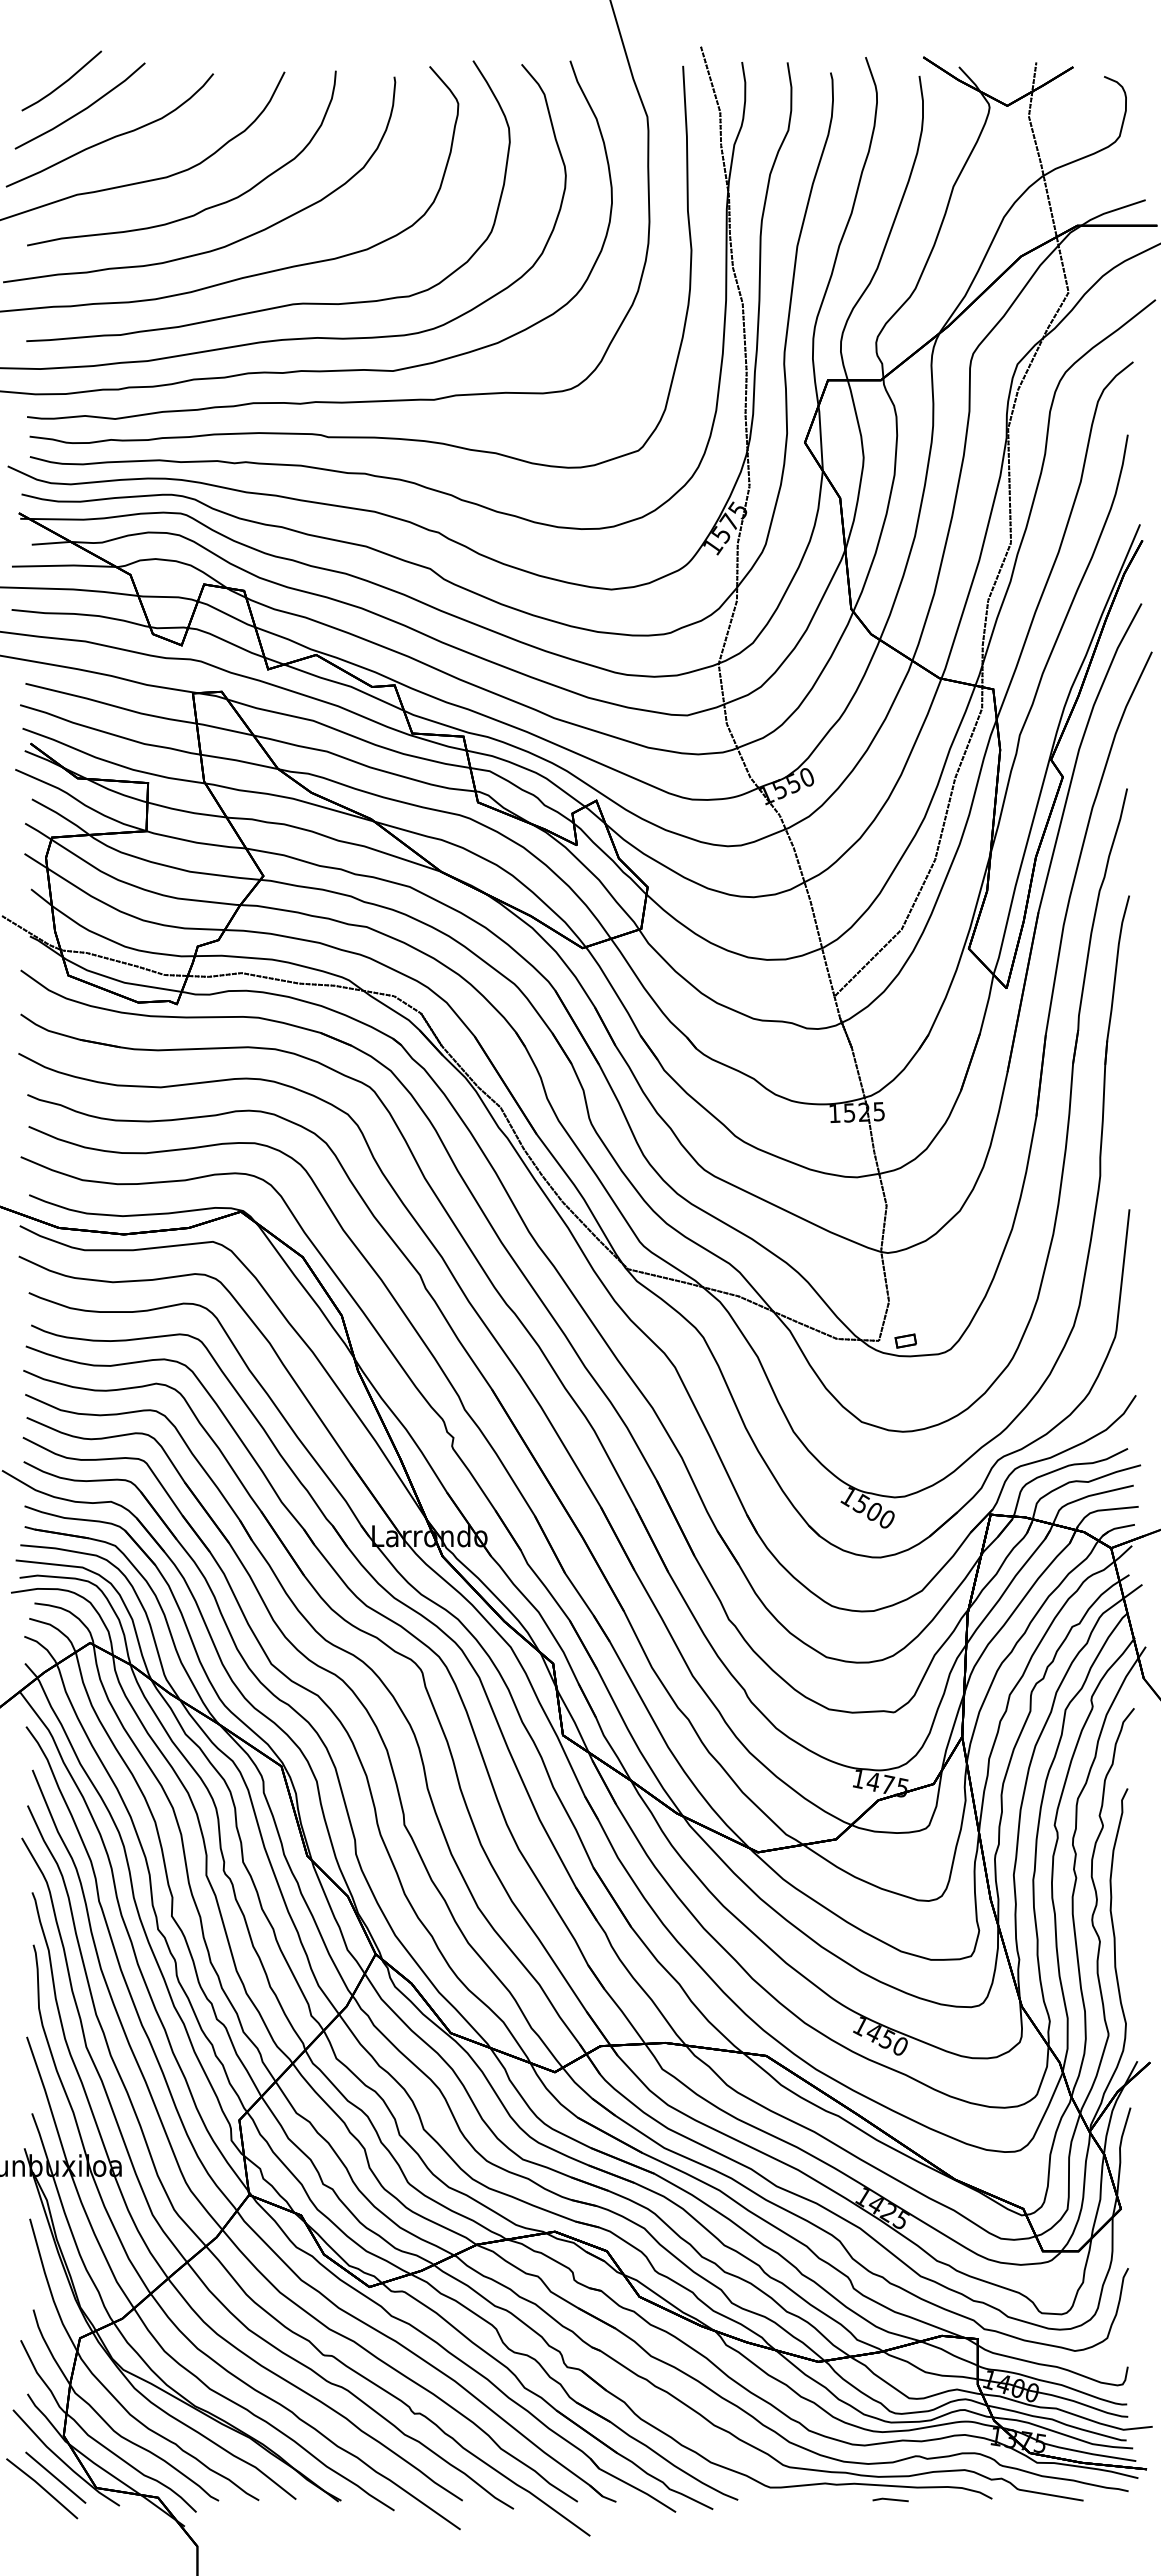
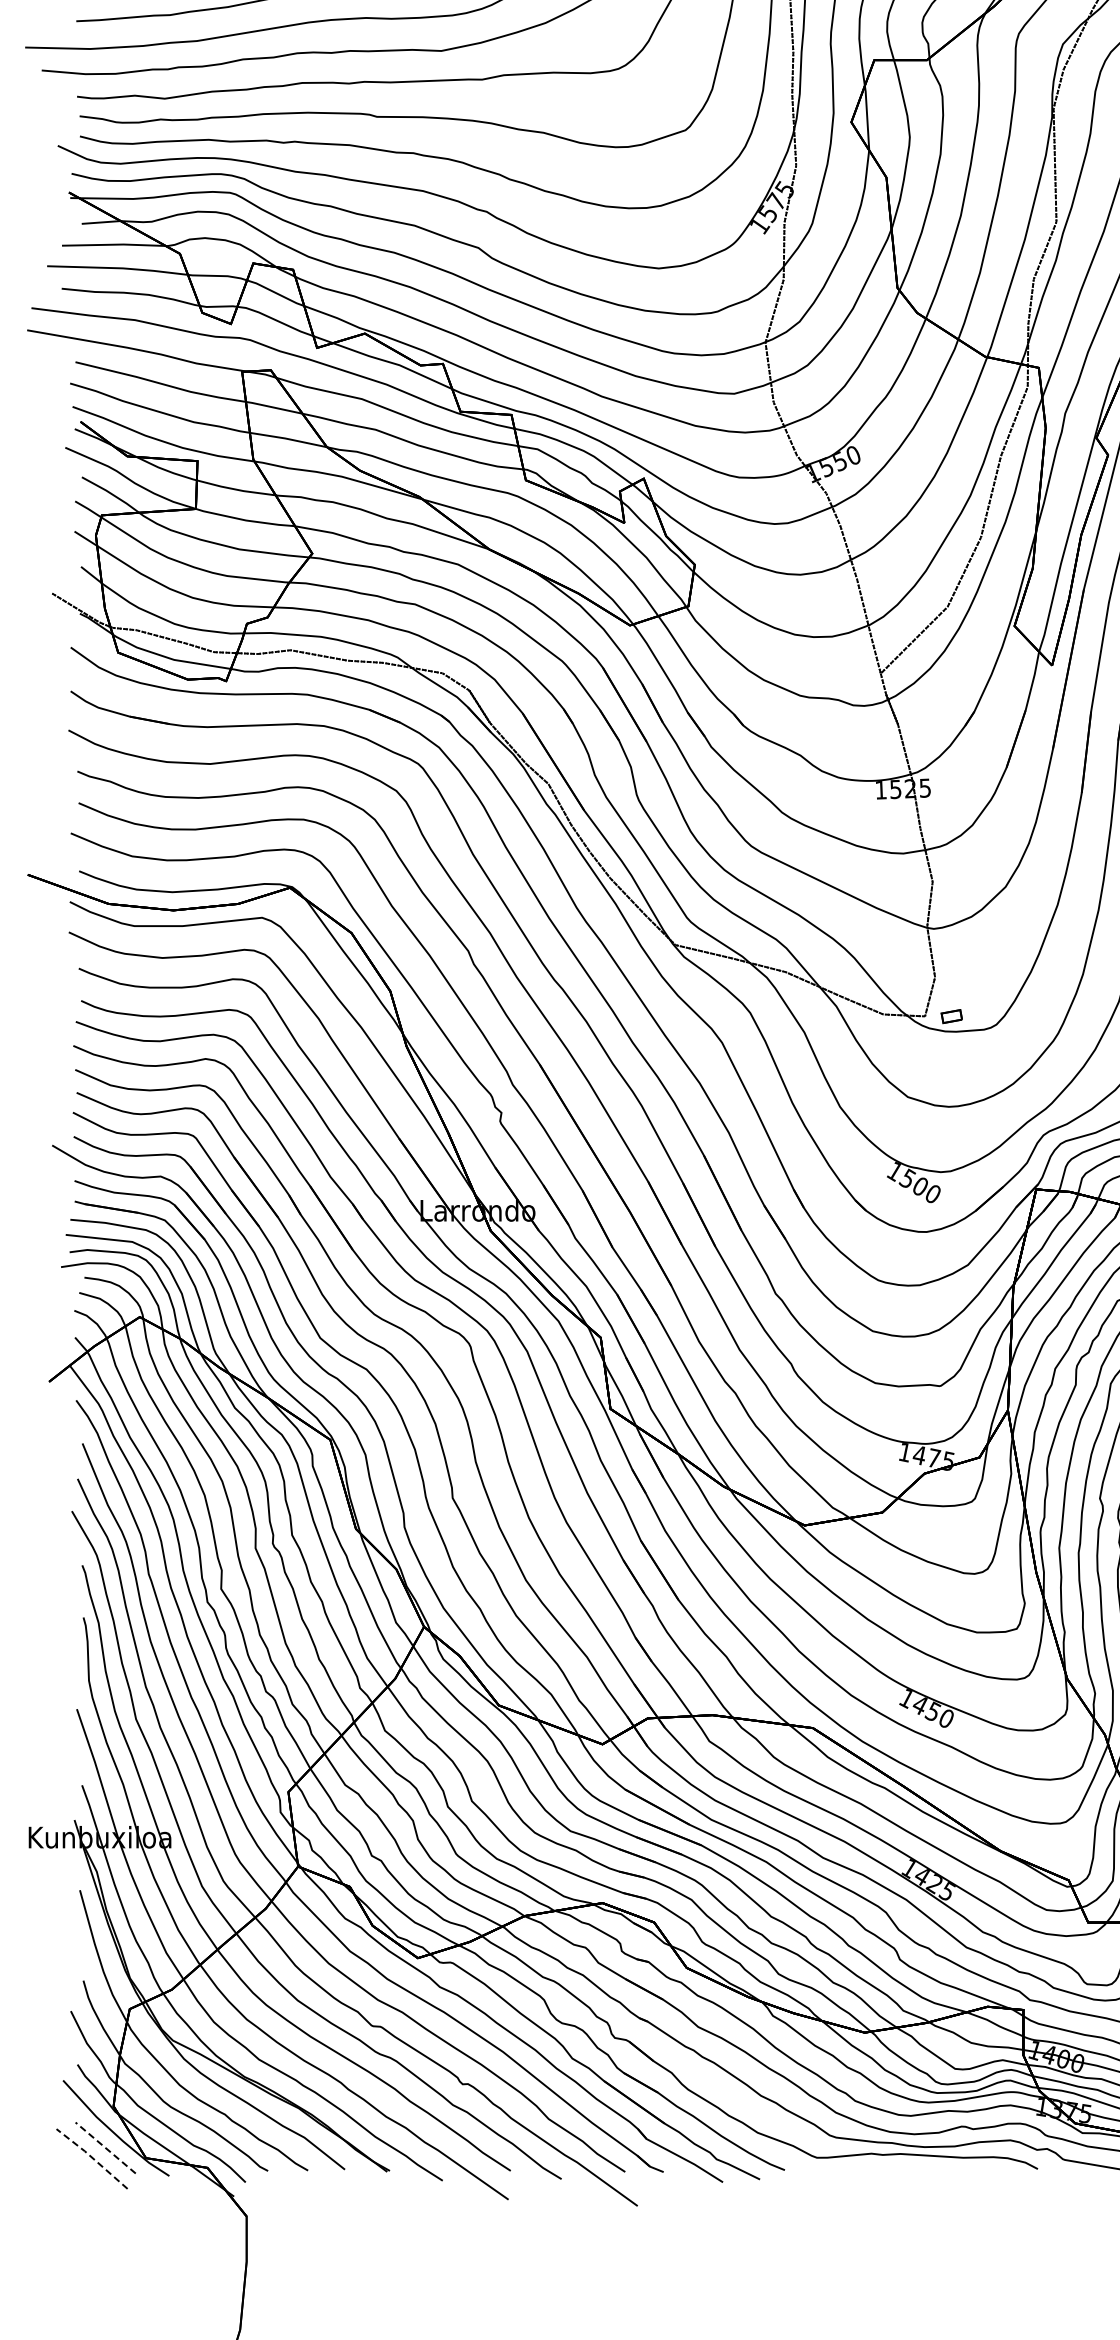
line: (55, 2477) -> (105, 2147), solid -> dashed
line: (42, 2487) -> (92, 2157), solid -> dashed
line: (890, 2499) -> (936, 2169), removed

